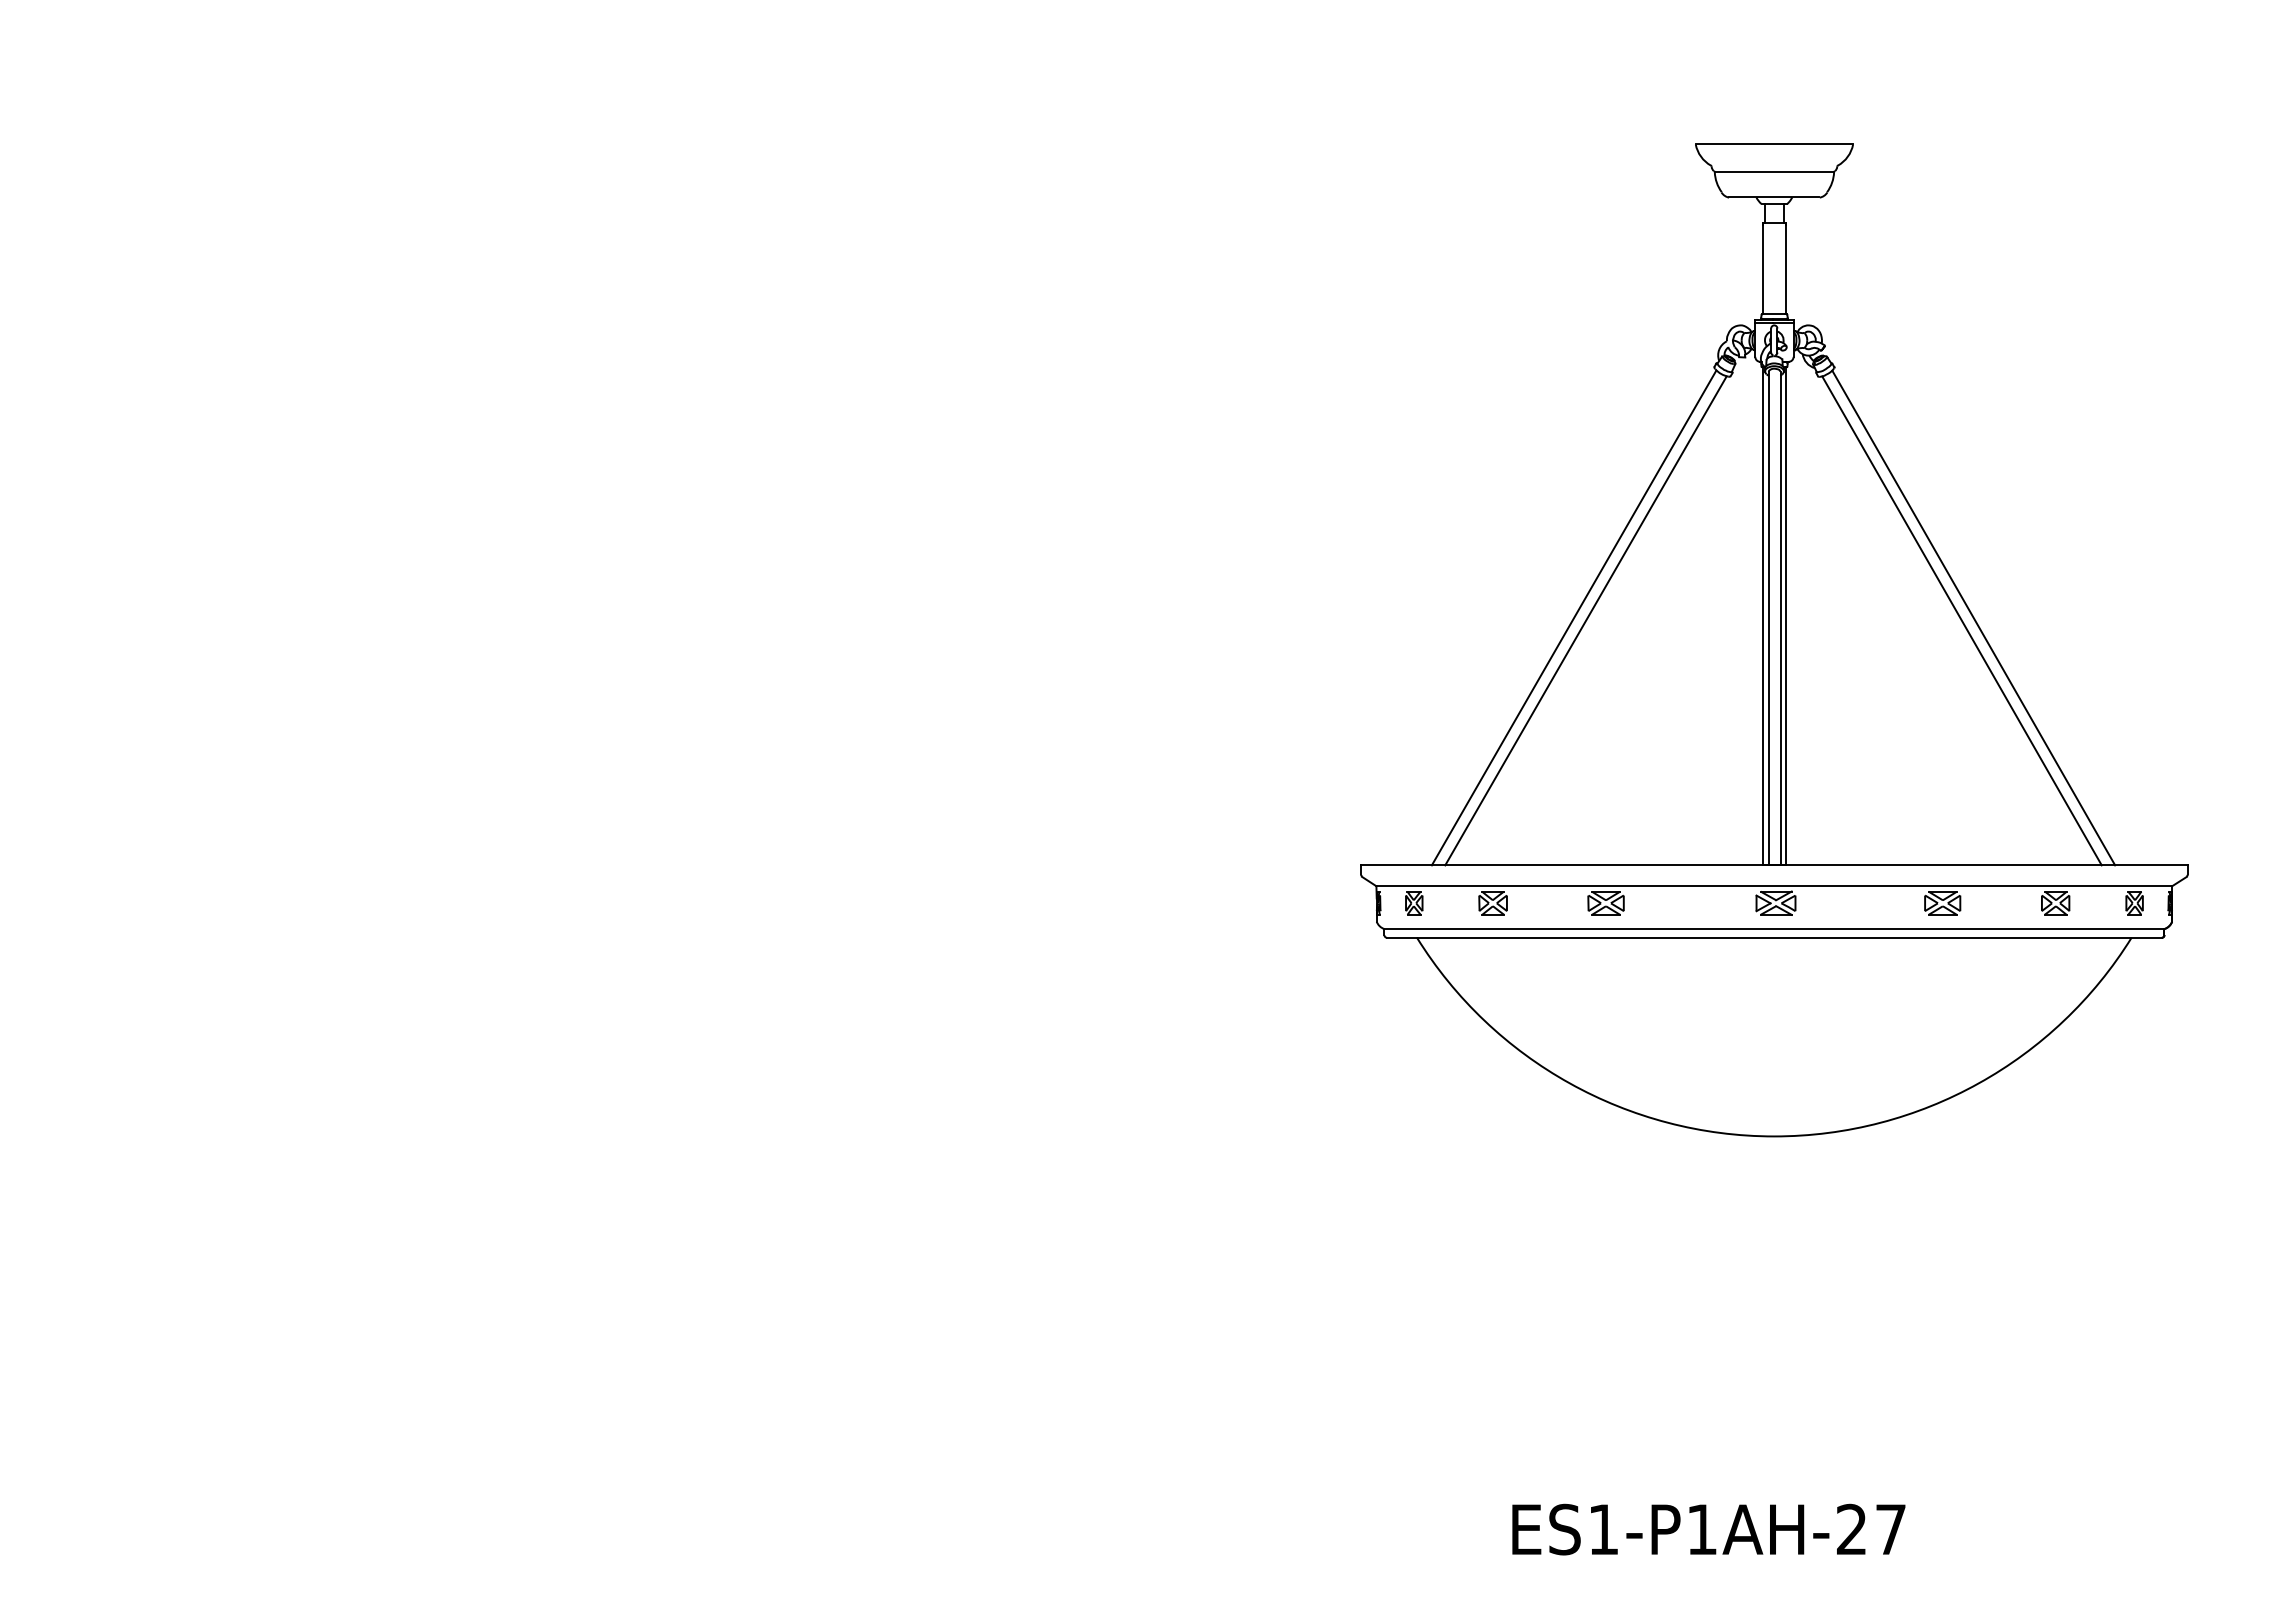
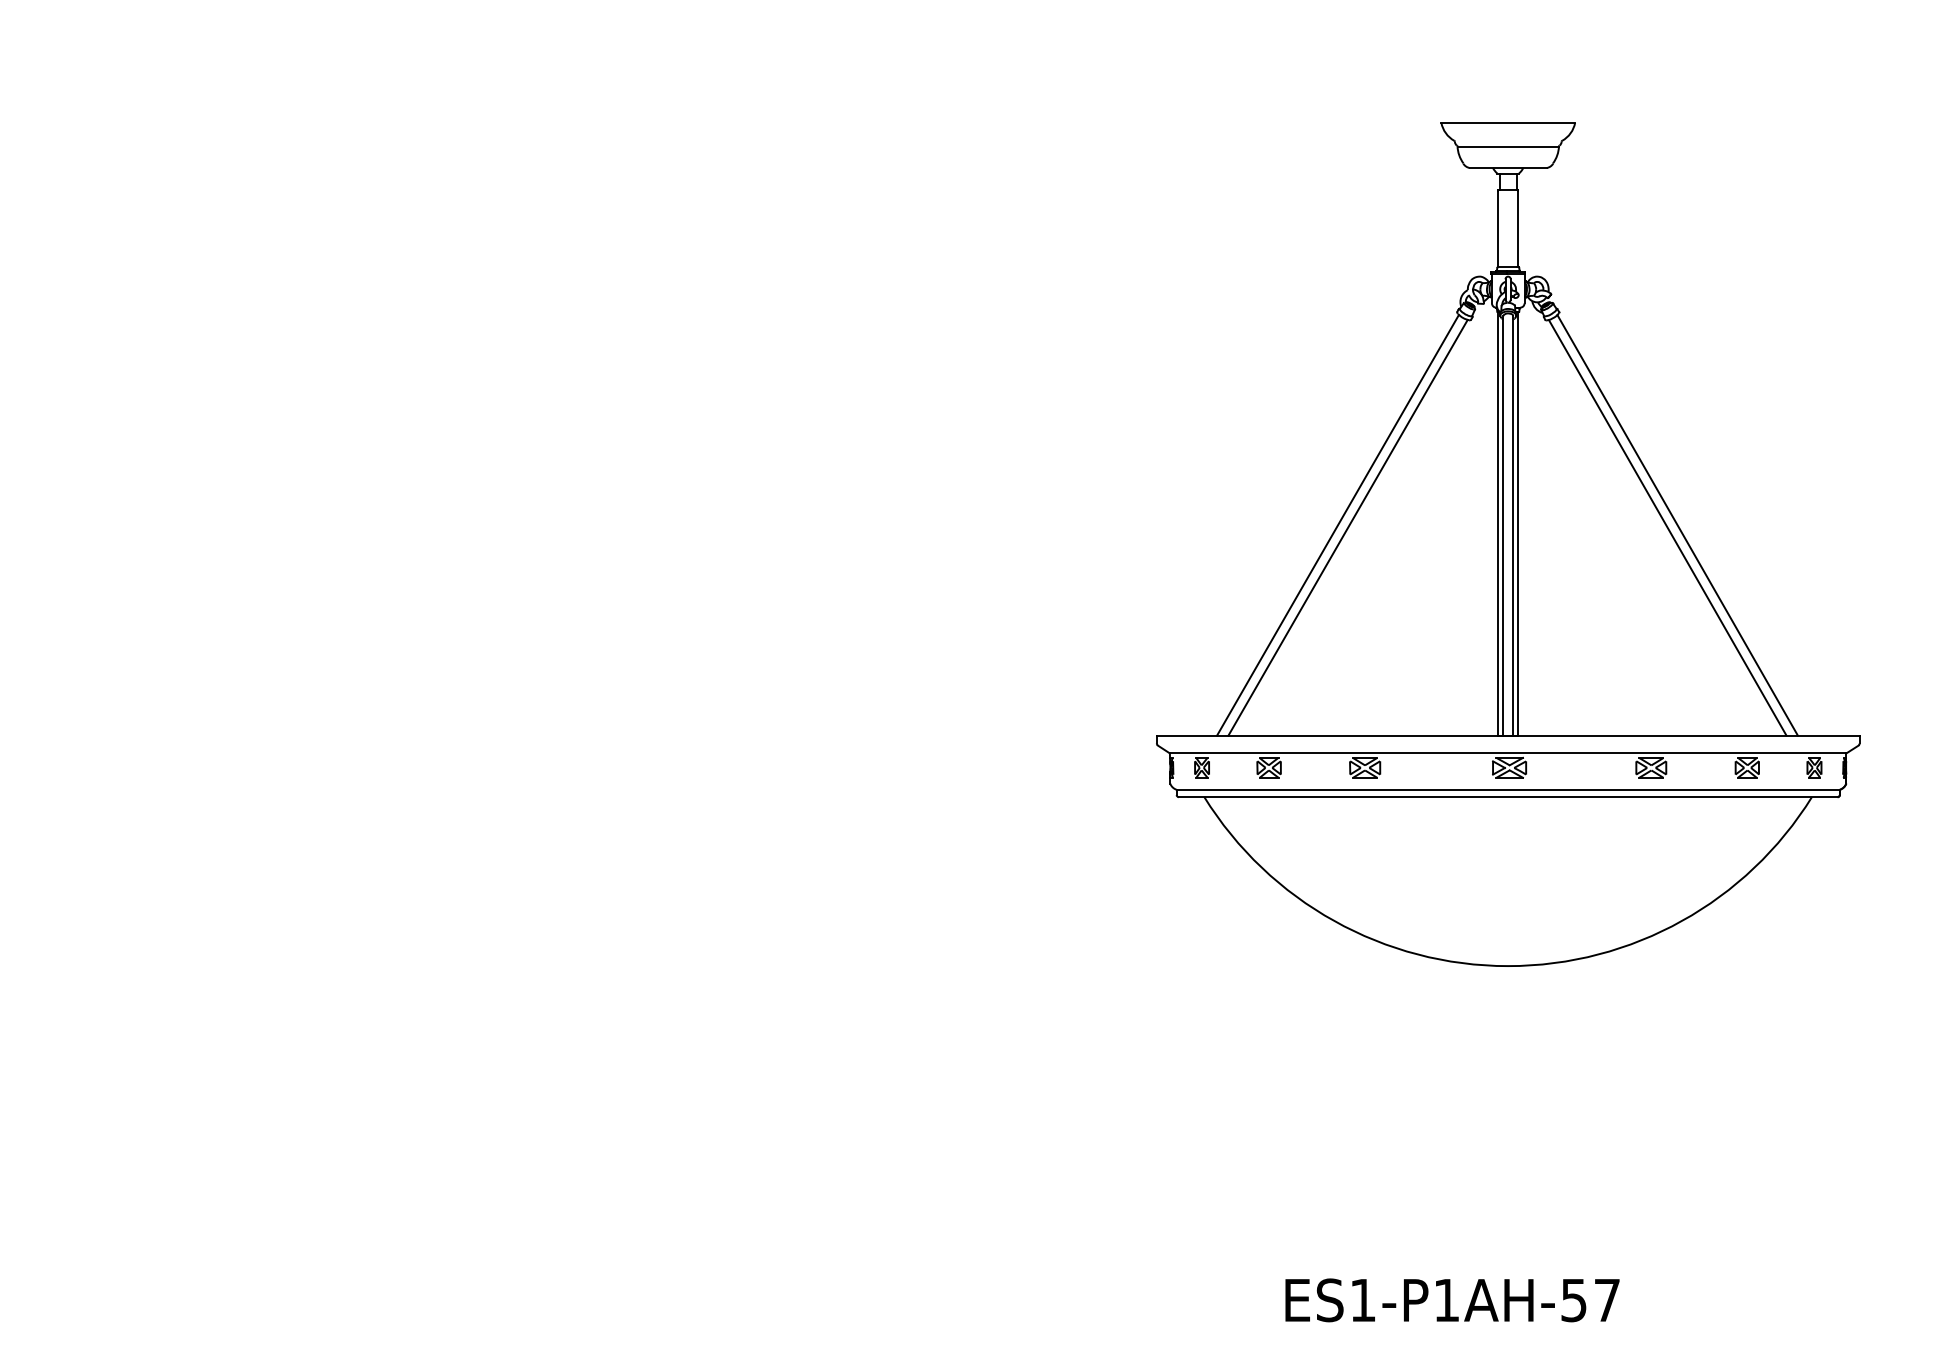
text: (1851, 1529) -> (1573, 1300), ES1-P1AH-27 -> ES1-P1AH-57

